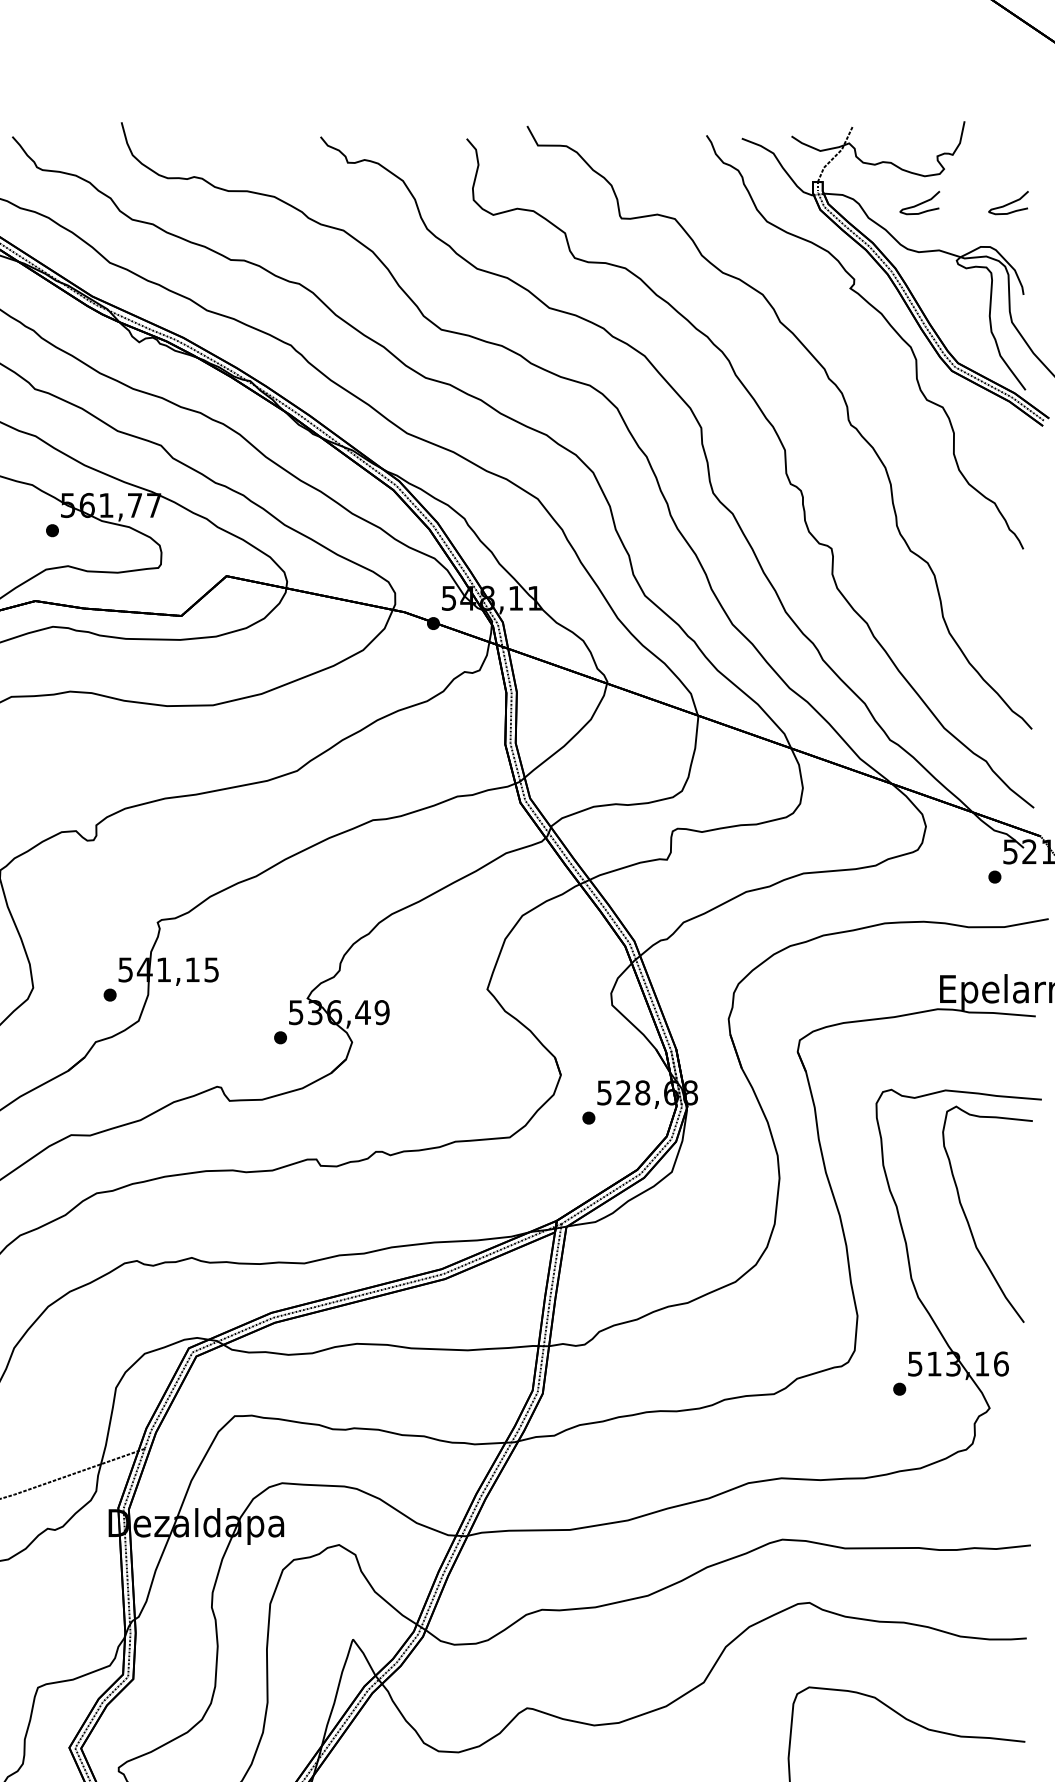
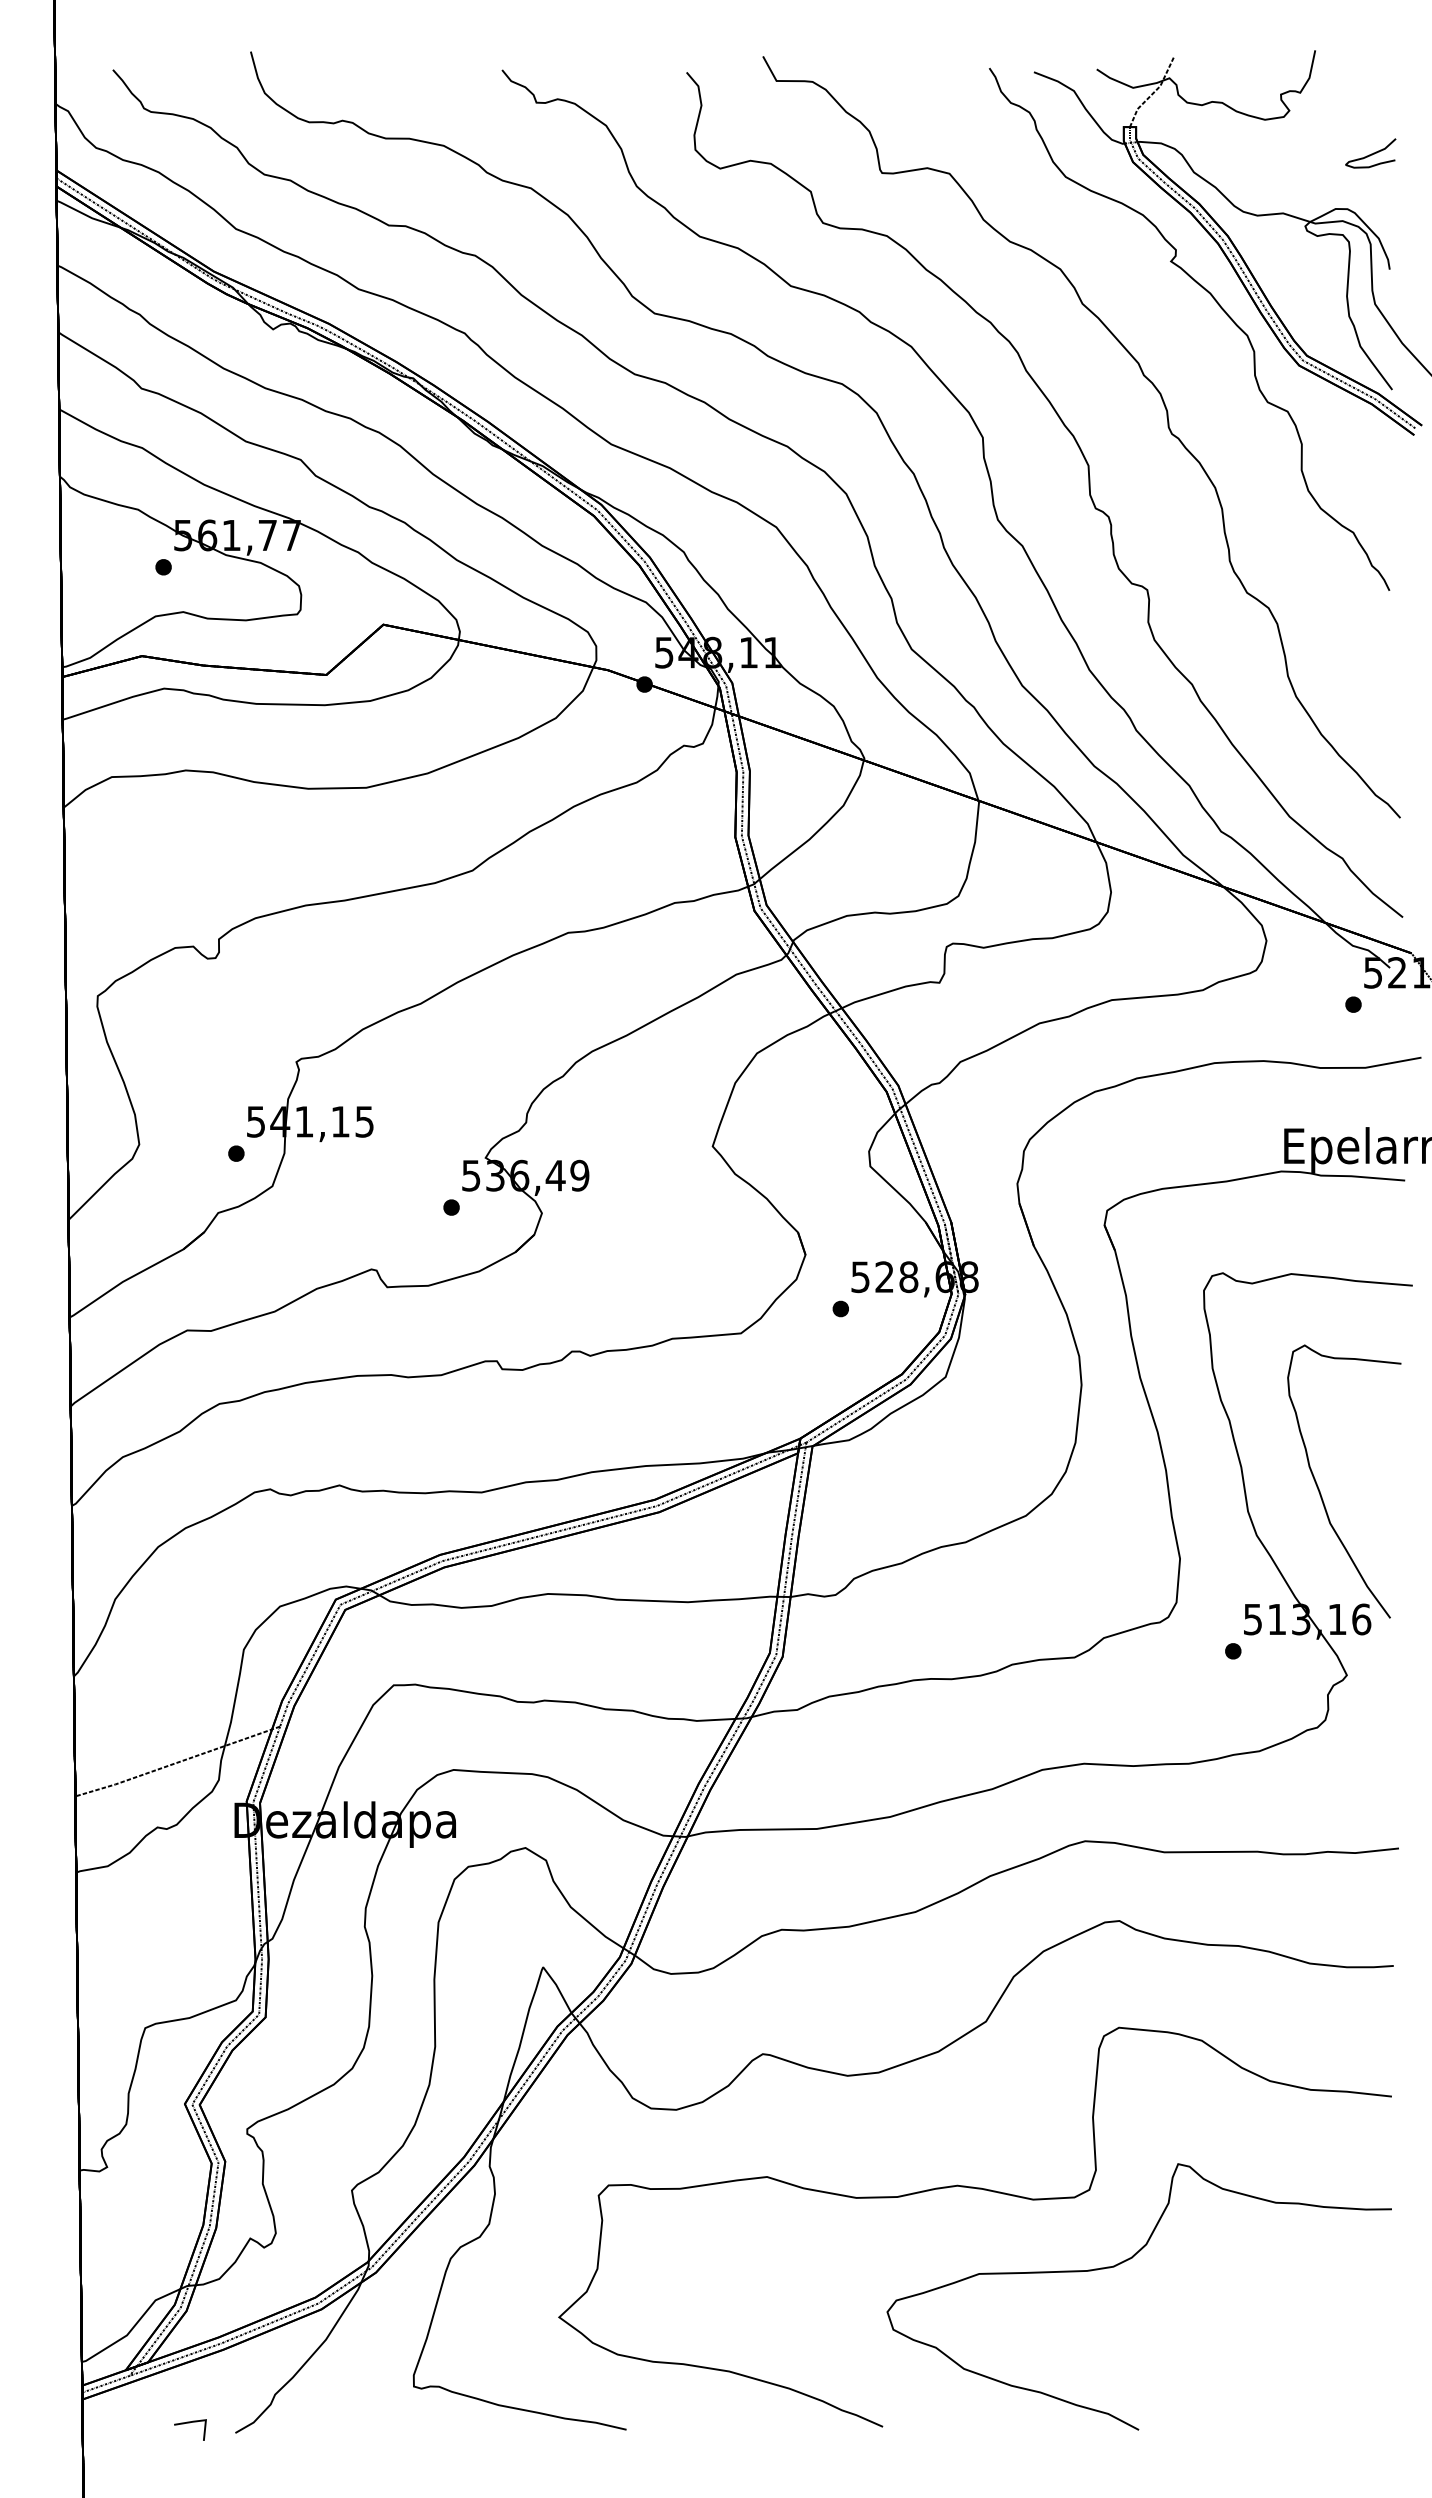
curve: (920, 202) -> (1259, 153), removed
curve: (967, 1219) -> (1319, 1488), moved

